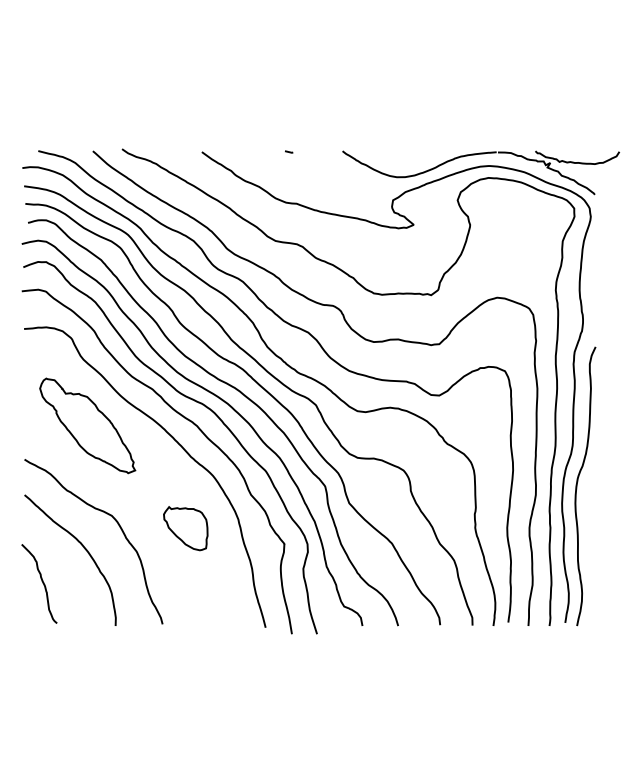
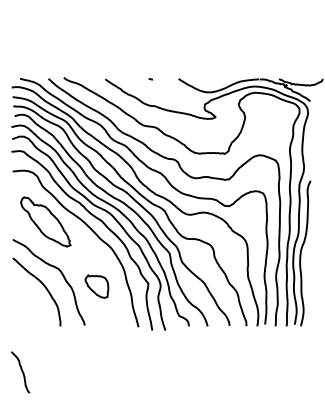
part: (184, 528) -> (96, 286), moved
curve: (41, 582) -> (21, 371), moved

